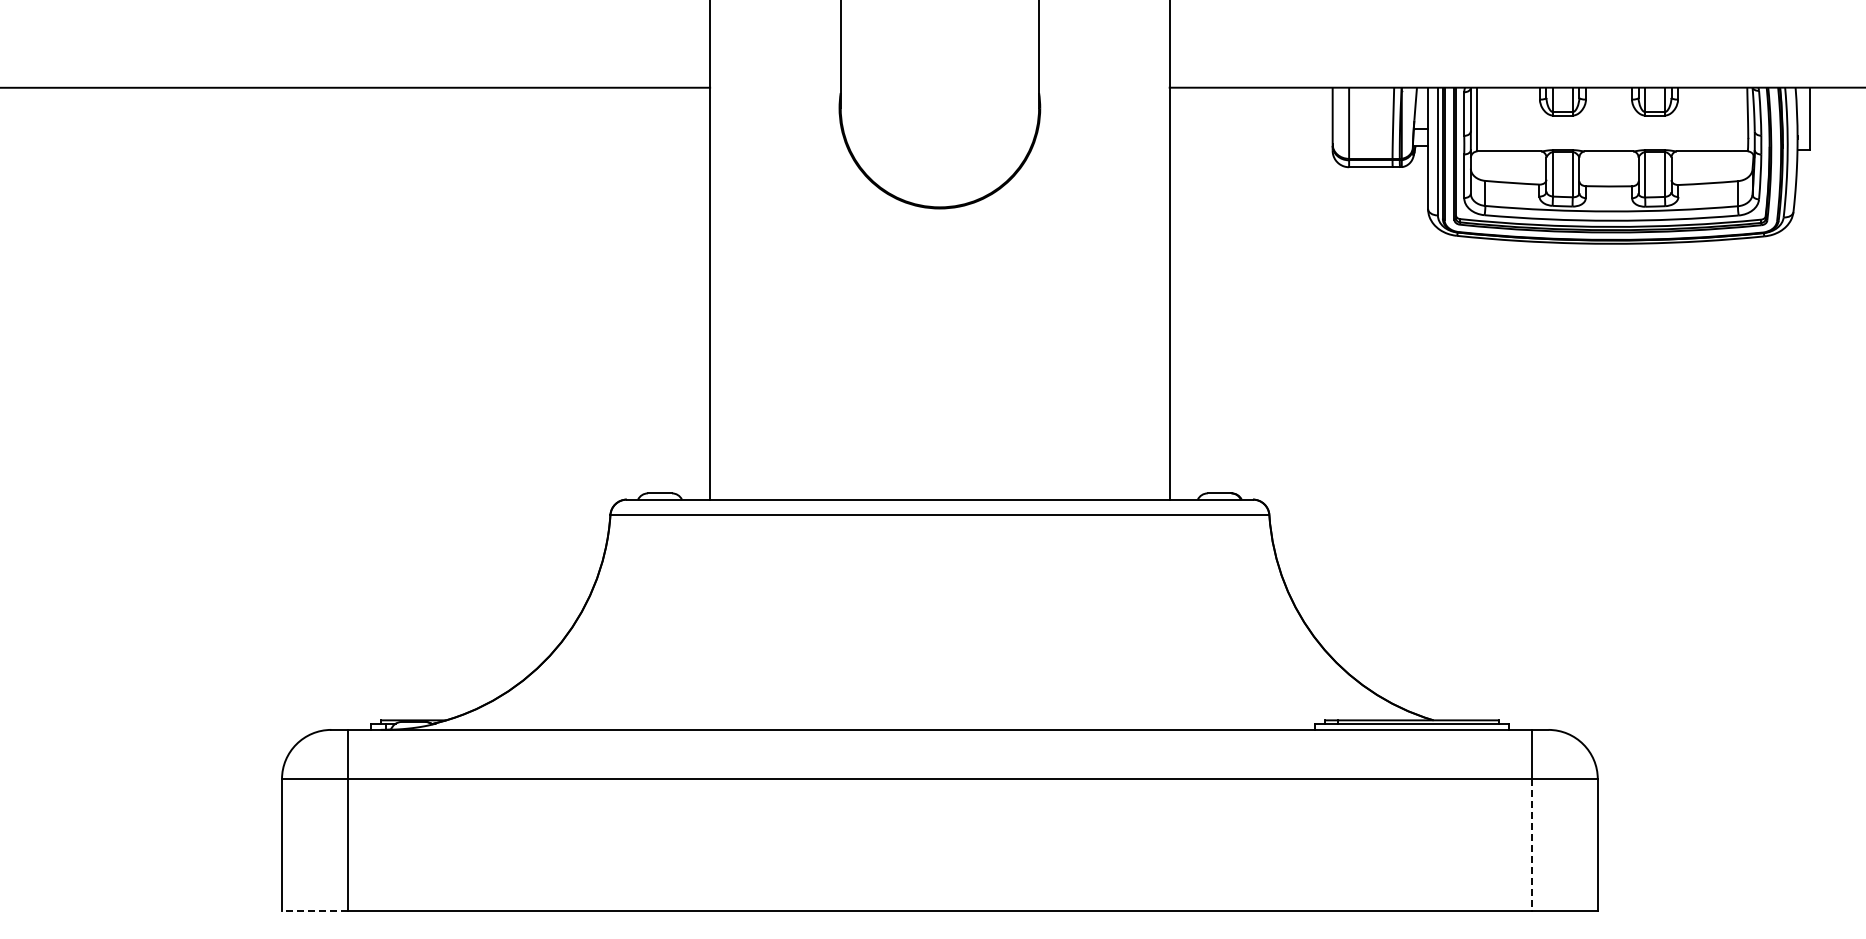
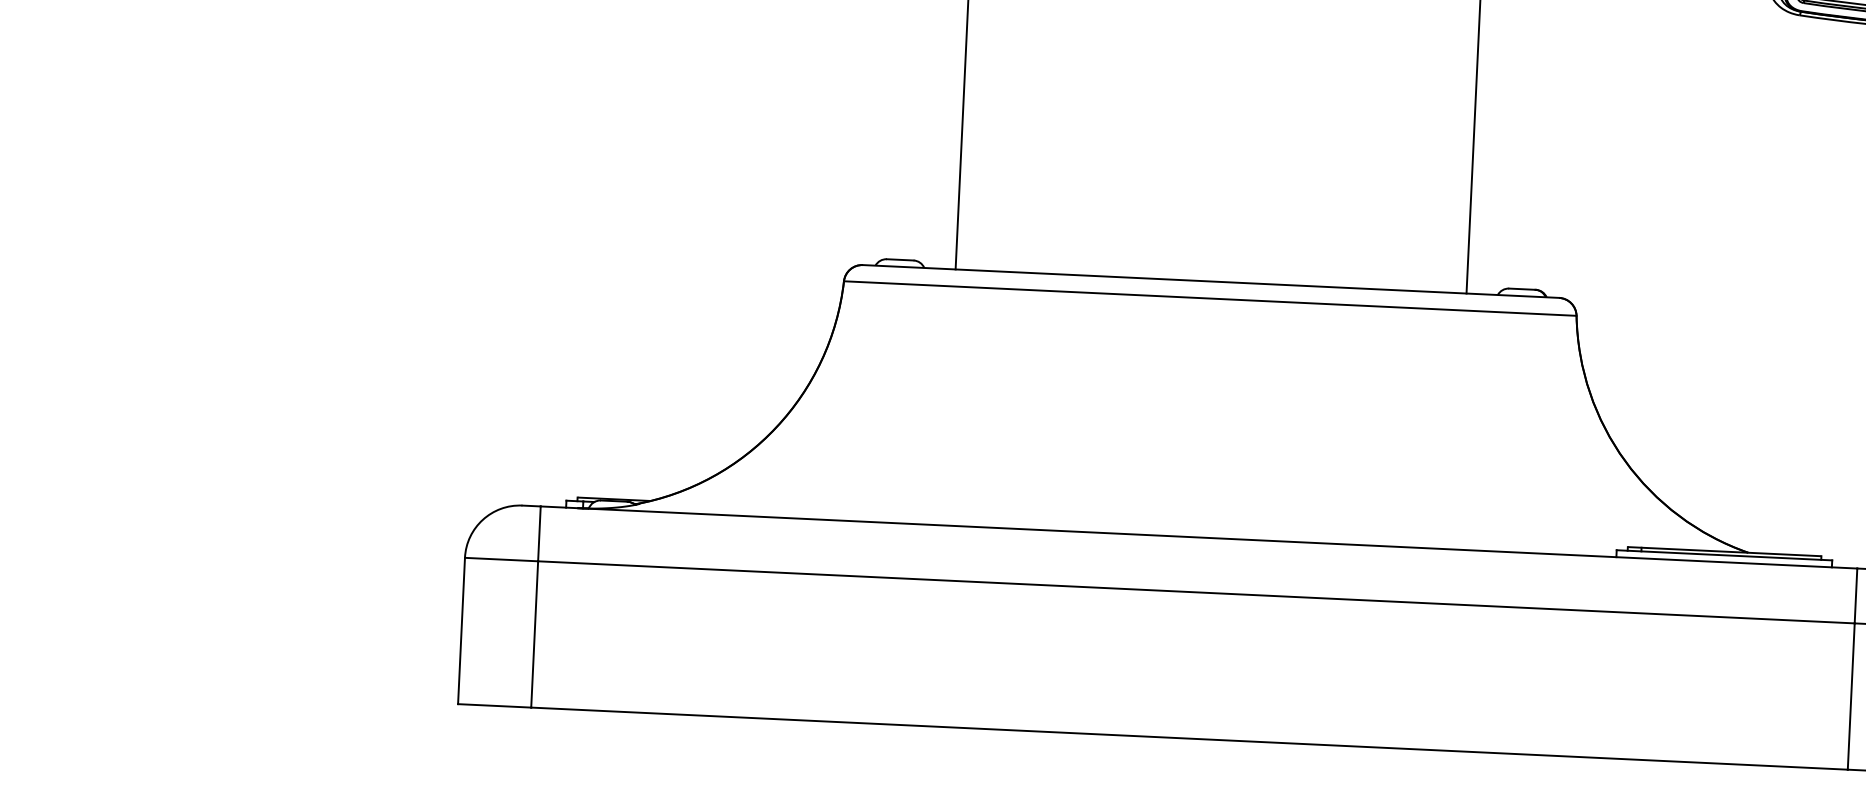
line: (1532, 845) -> (1851, 697), dashed -> solid
line: (314, 910) -> (494, 705), dashed -> solid

